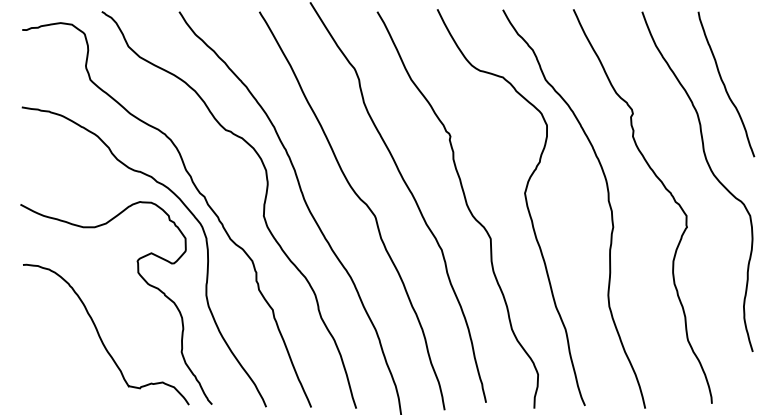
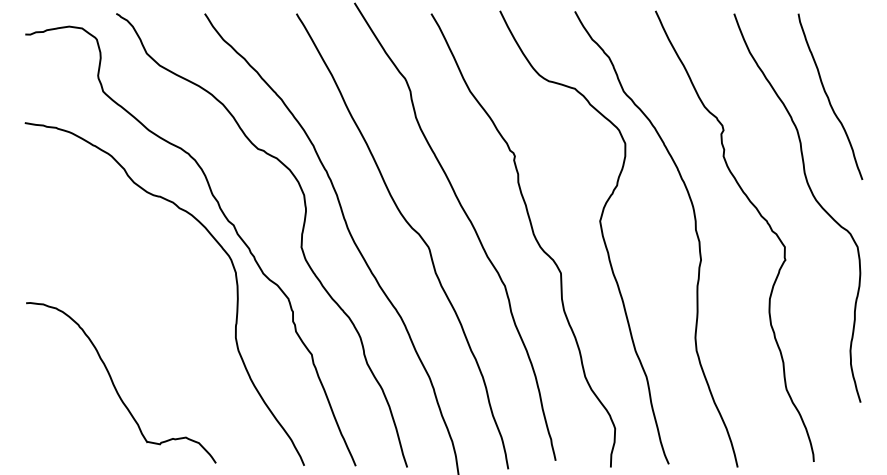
curve: (141, 278) -> (161, 318), removed

